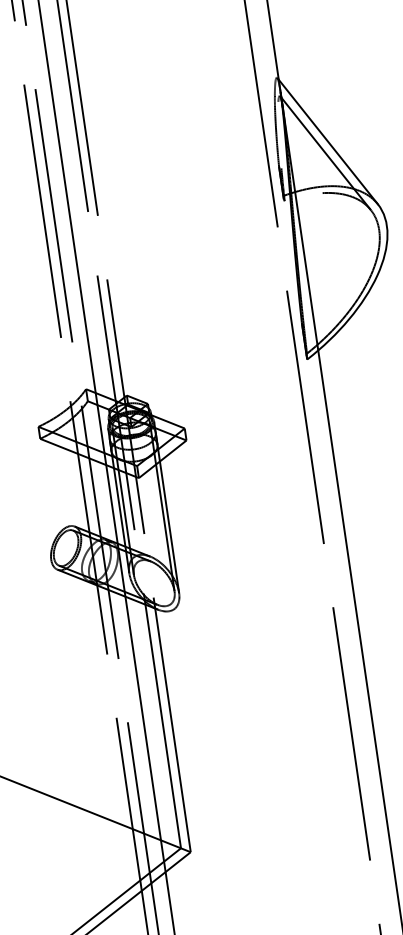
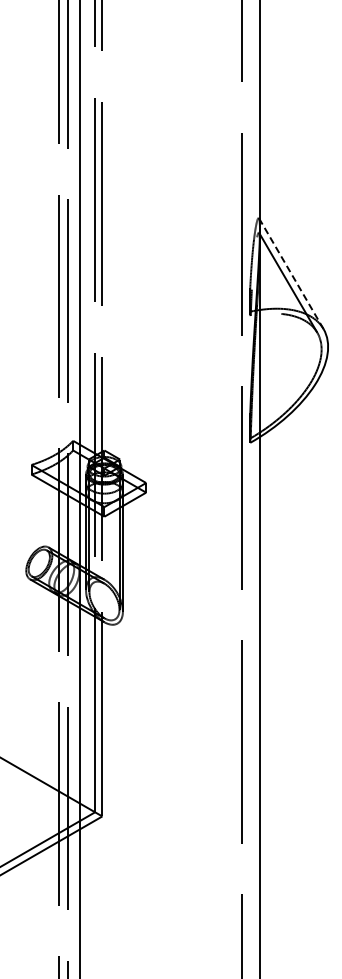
line: (328, 142) -> (291, 274), solid -> dashed

